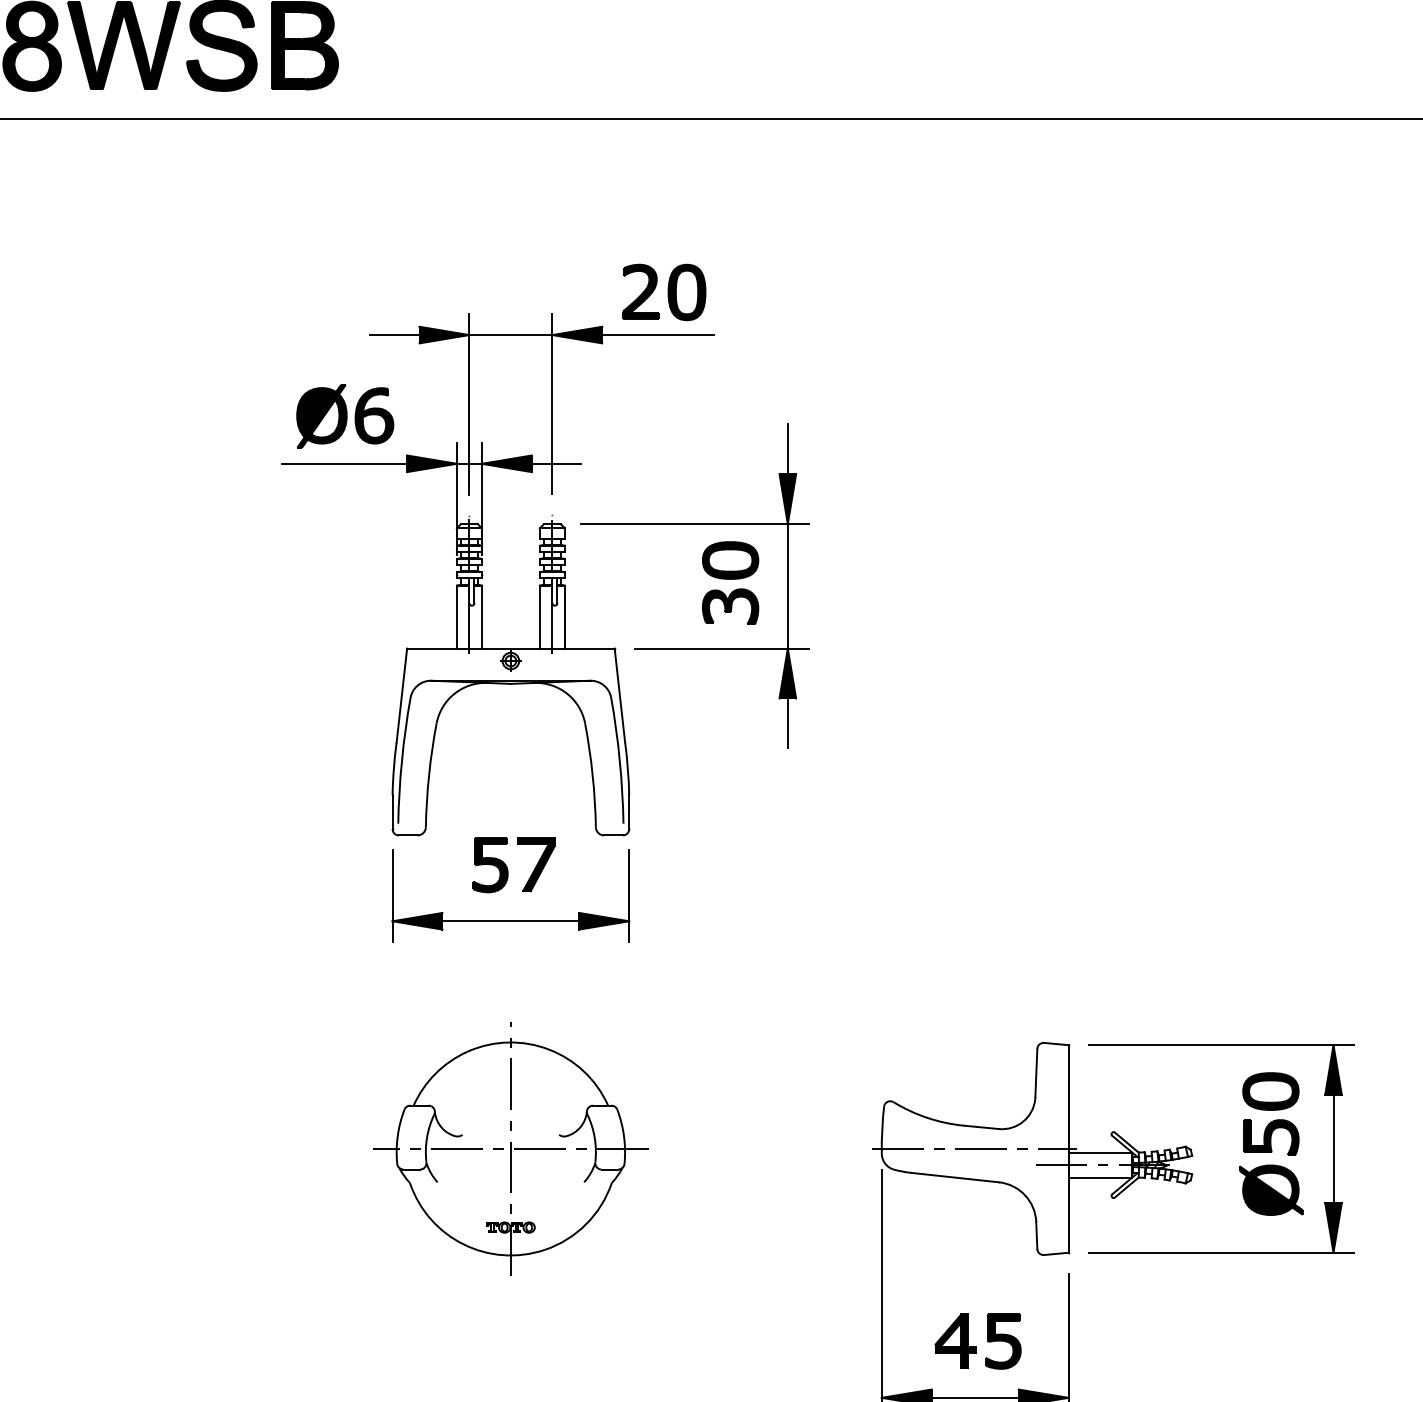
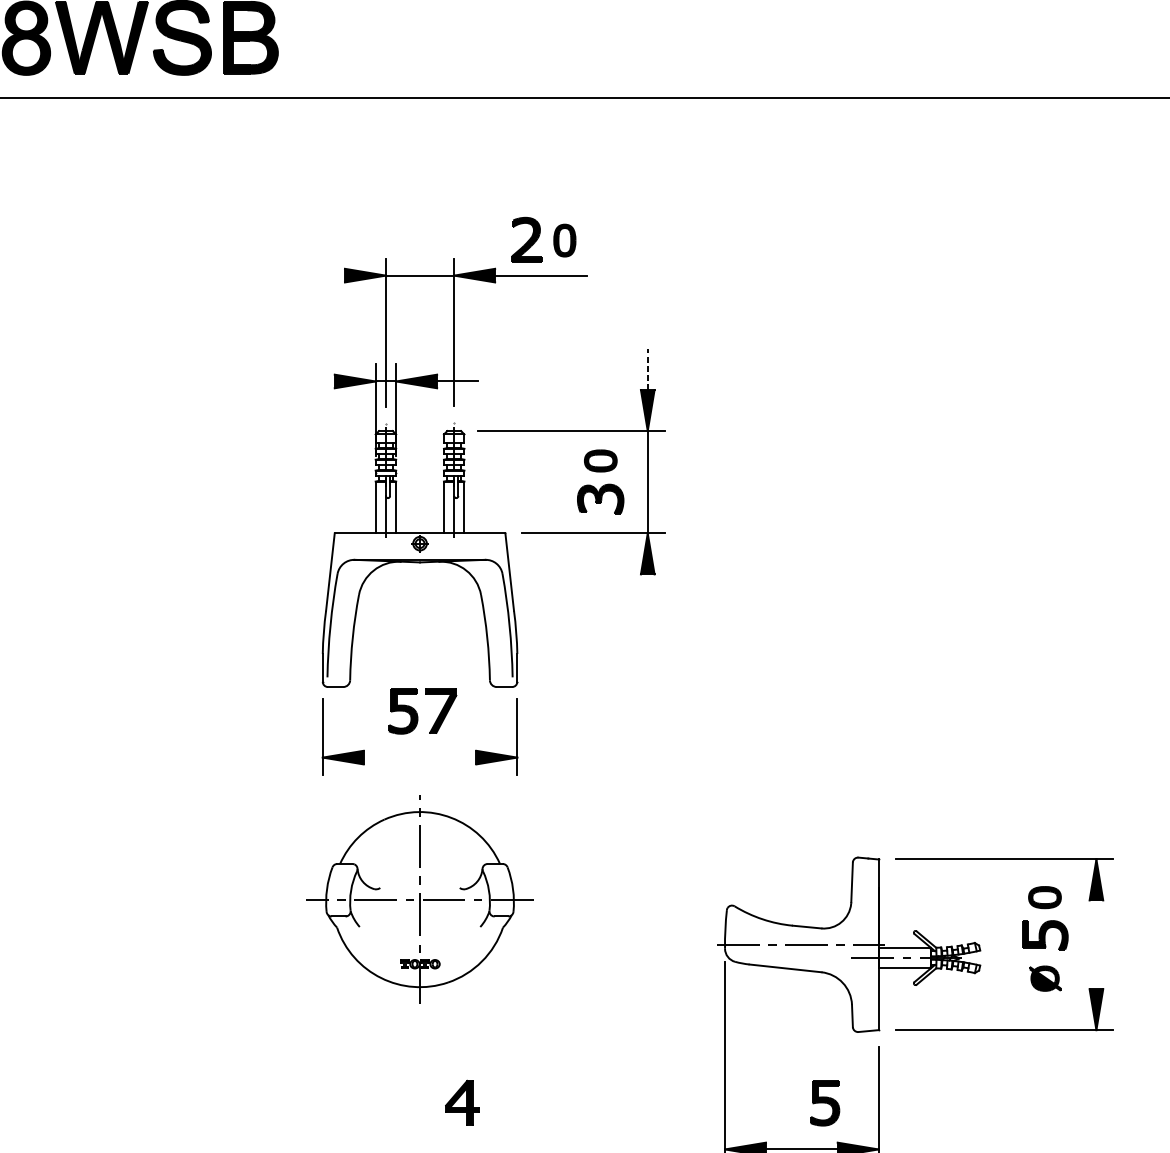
part: (686, 292) -> (564, 240), size x0.7
line: (394, 335) -> (324, 275), removed
part: (345, 416) -> (284, 342), removed
line: (787, 449) -> (647, 369), solid -> dashed
line: (344, 463) -> (283, 381), removed
part: (730, 560) -> (600, 460), size x0.7
line: (787, 723) -> (647, 594), removed
line: (510, 921) -> (419, 757), removed
part: (1270, 1091) -> (1044, 897), size x0.7
part: (510, 1148) -> (419, 899), moved
line: (1333, 1148) -> (1096, 944), removed
part: (1271, 1189) -> (1045, 978), size x0.6
part: (955, 1340) -> (462, 1102), moved

